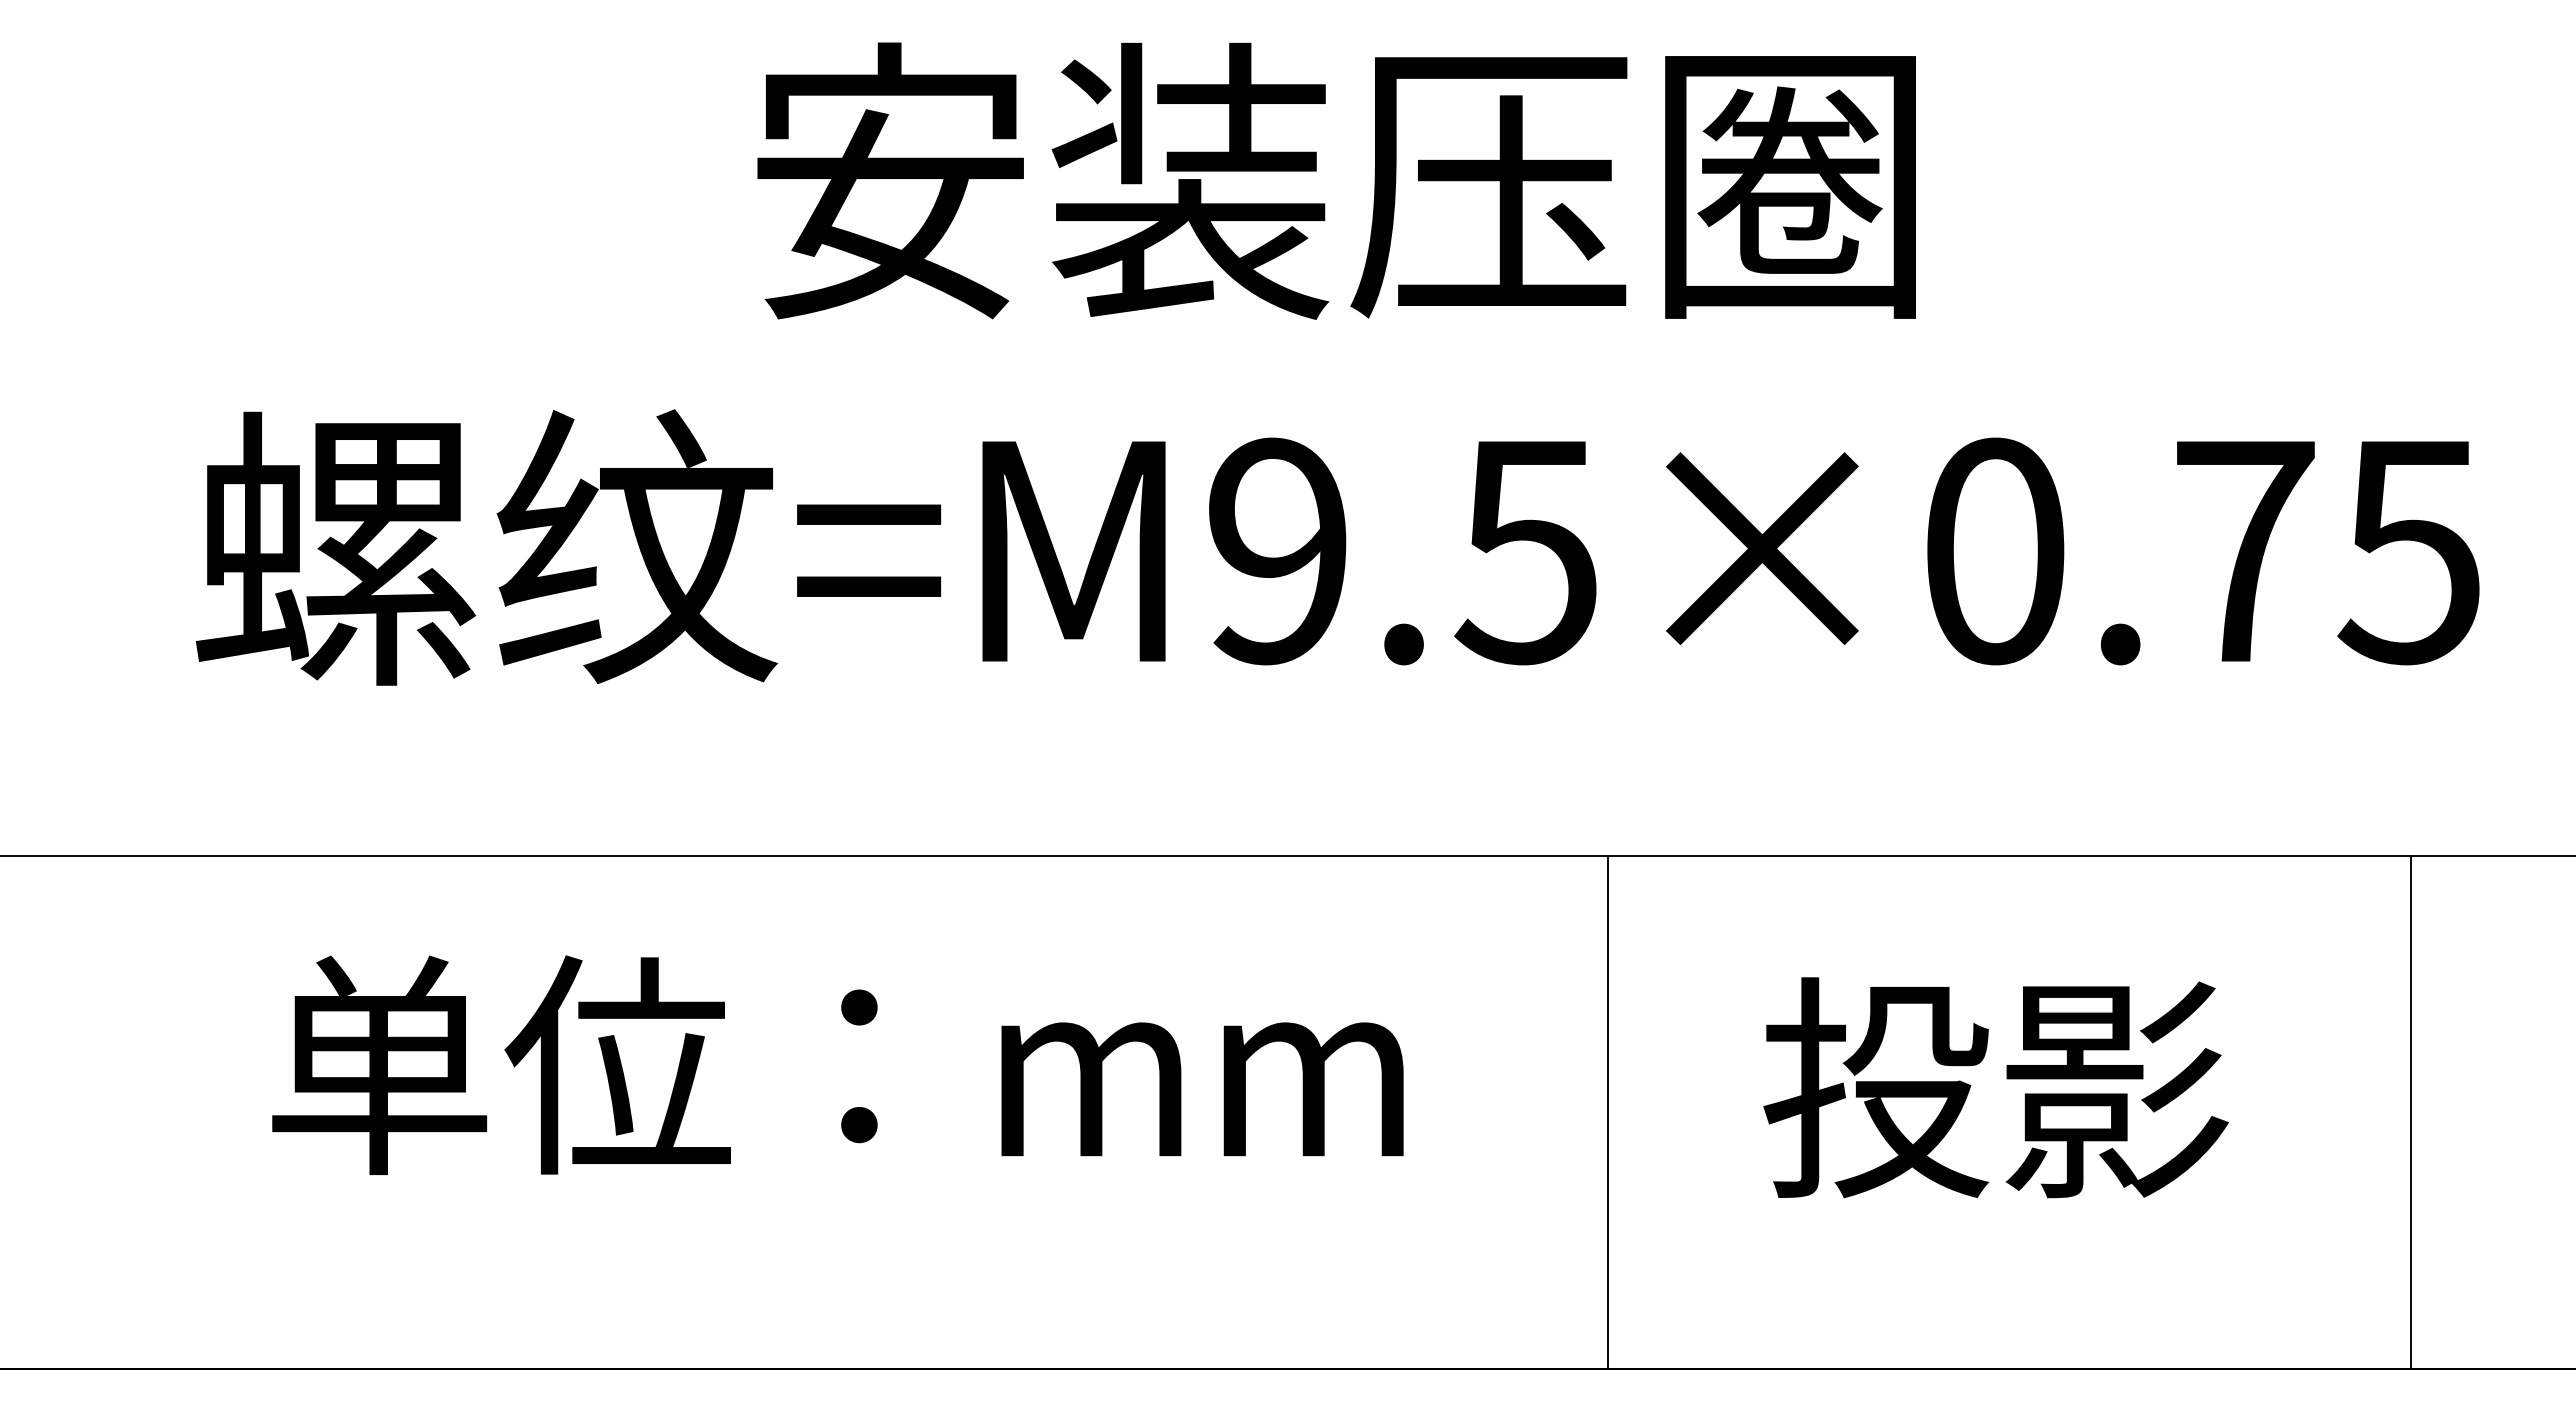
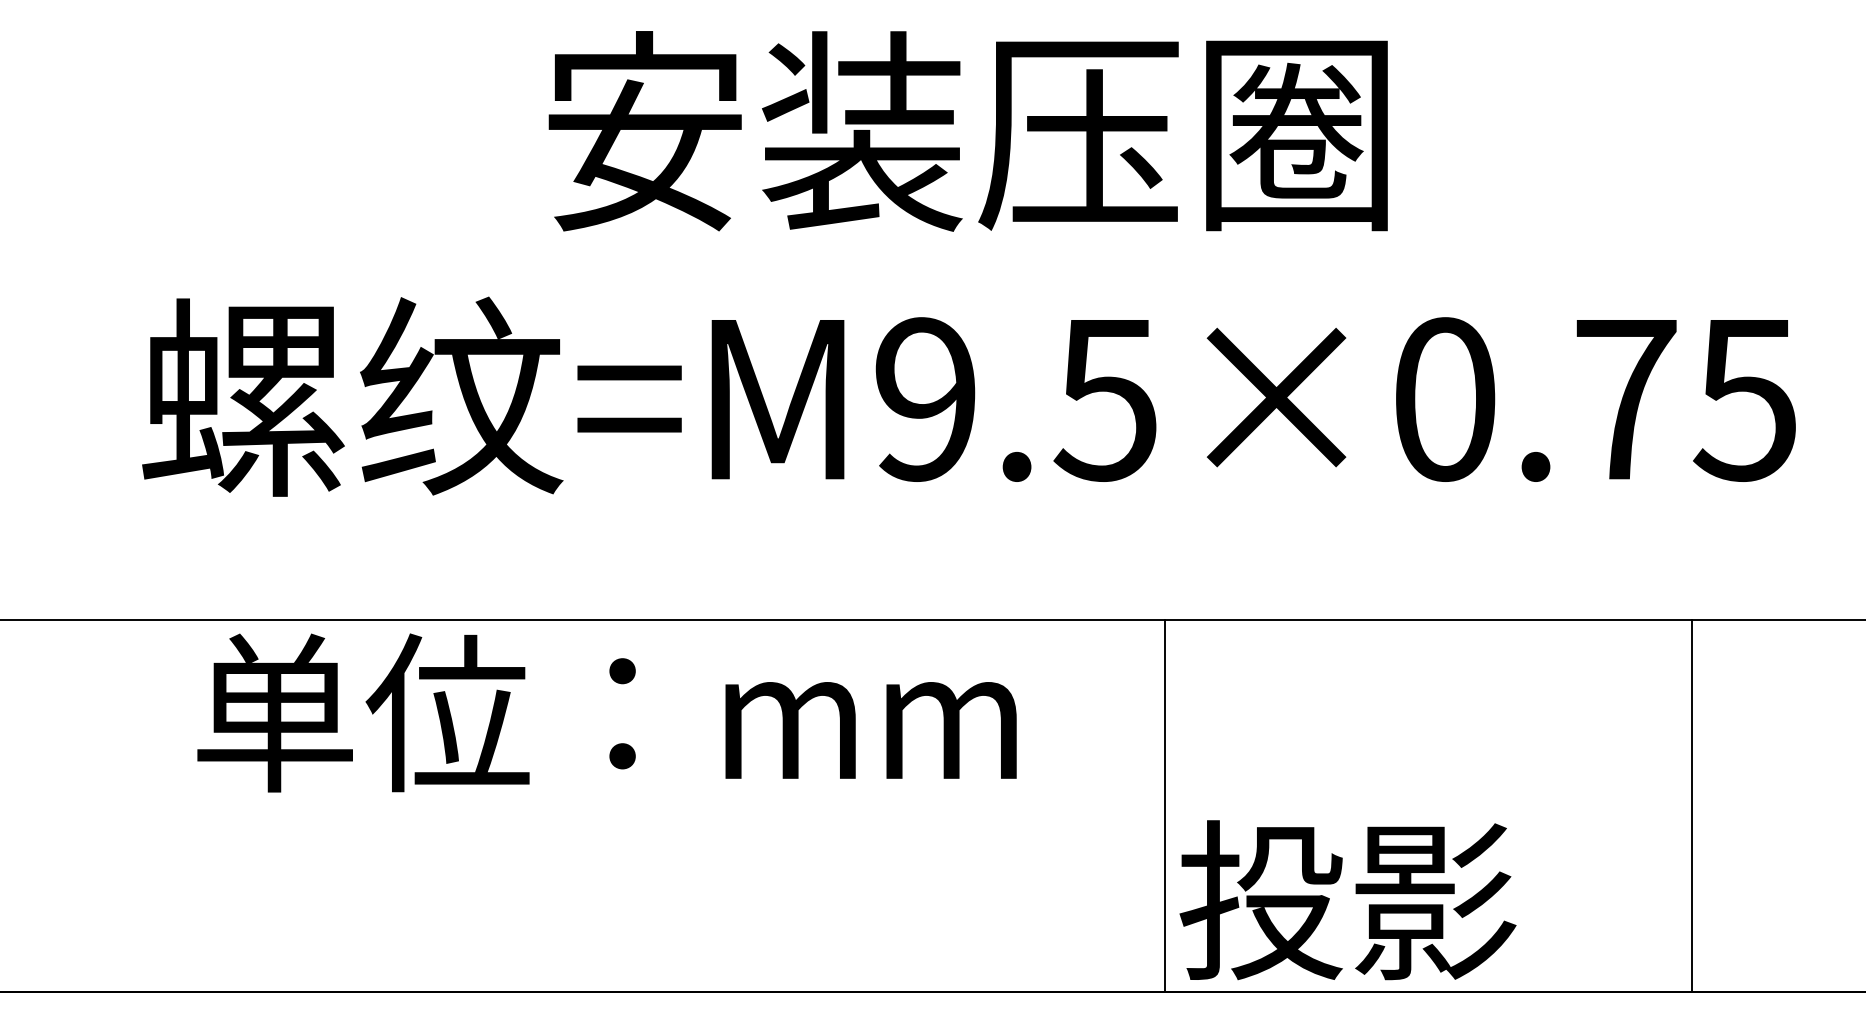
text: (837, 1064) -> (606, 712), moved
text: (1995, 1087) -> (1347, 900), moved
line: (2411, 1112) -> (1692, 805), moved

